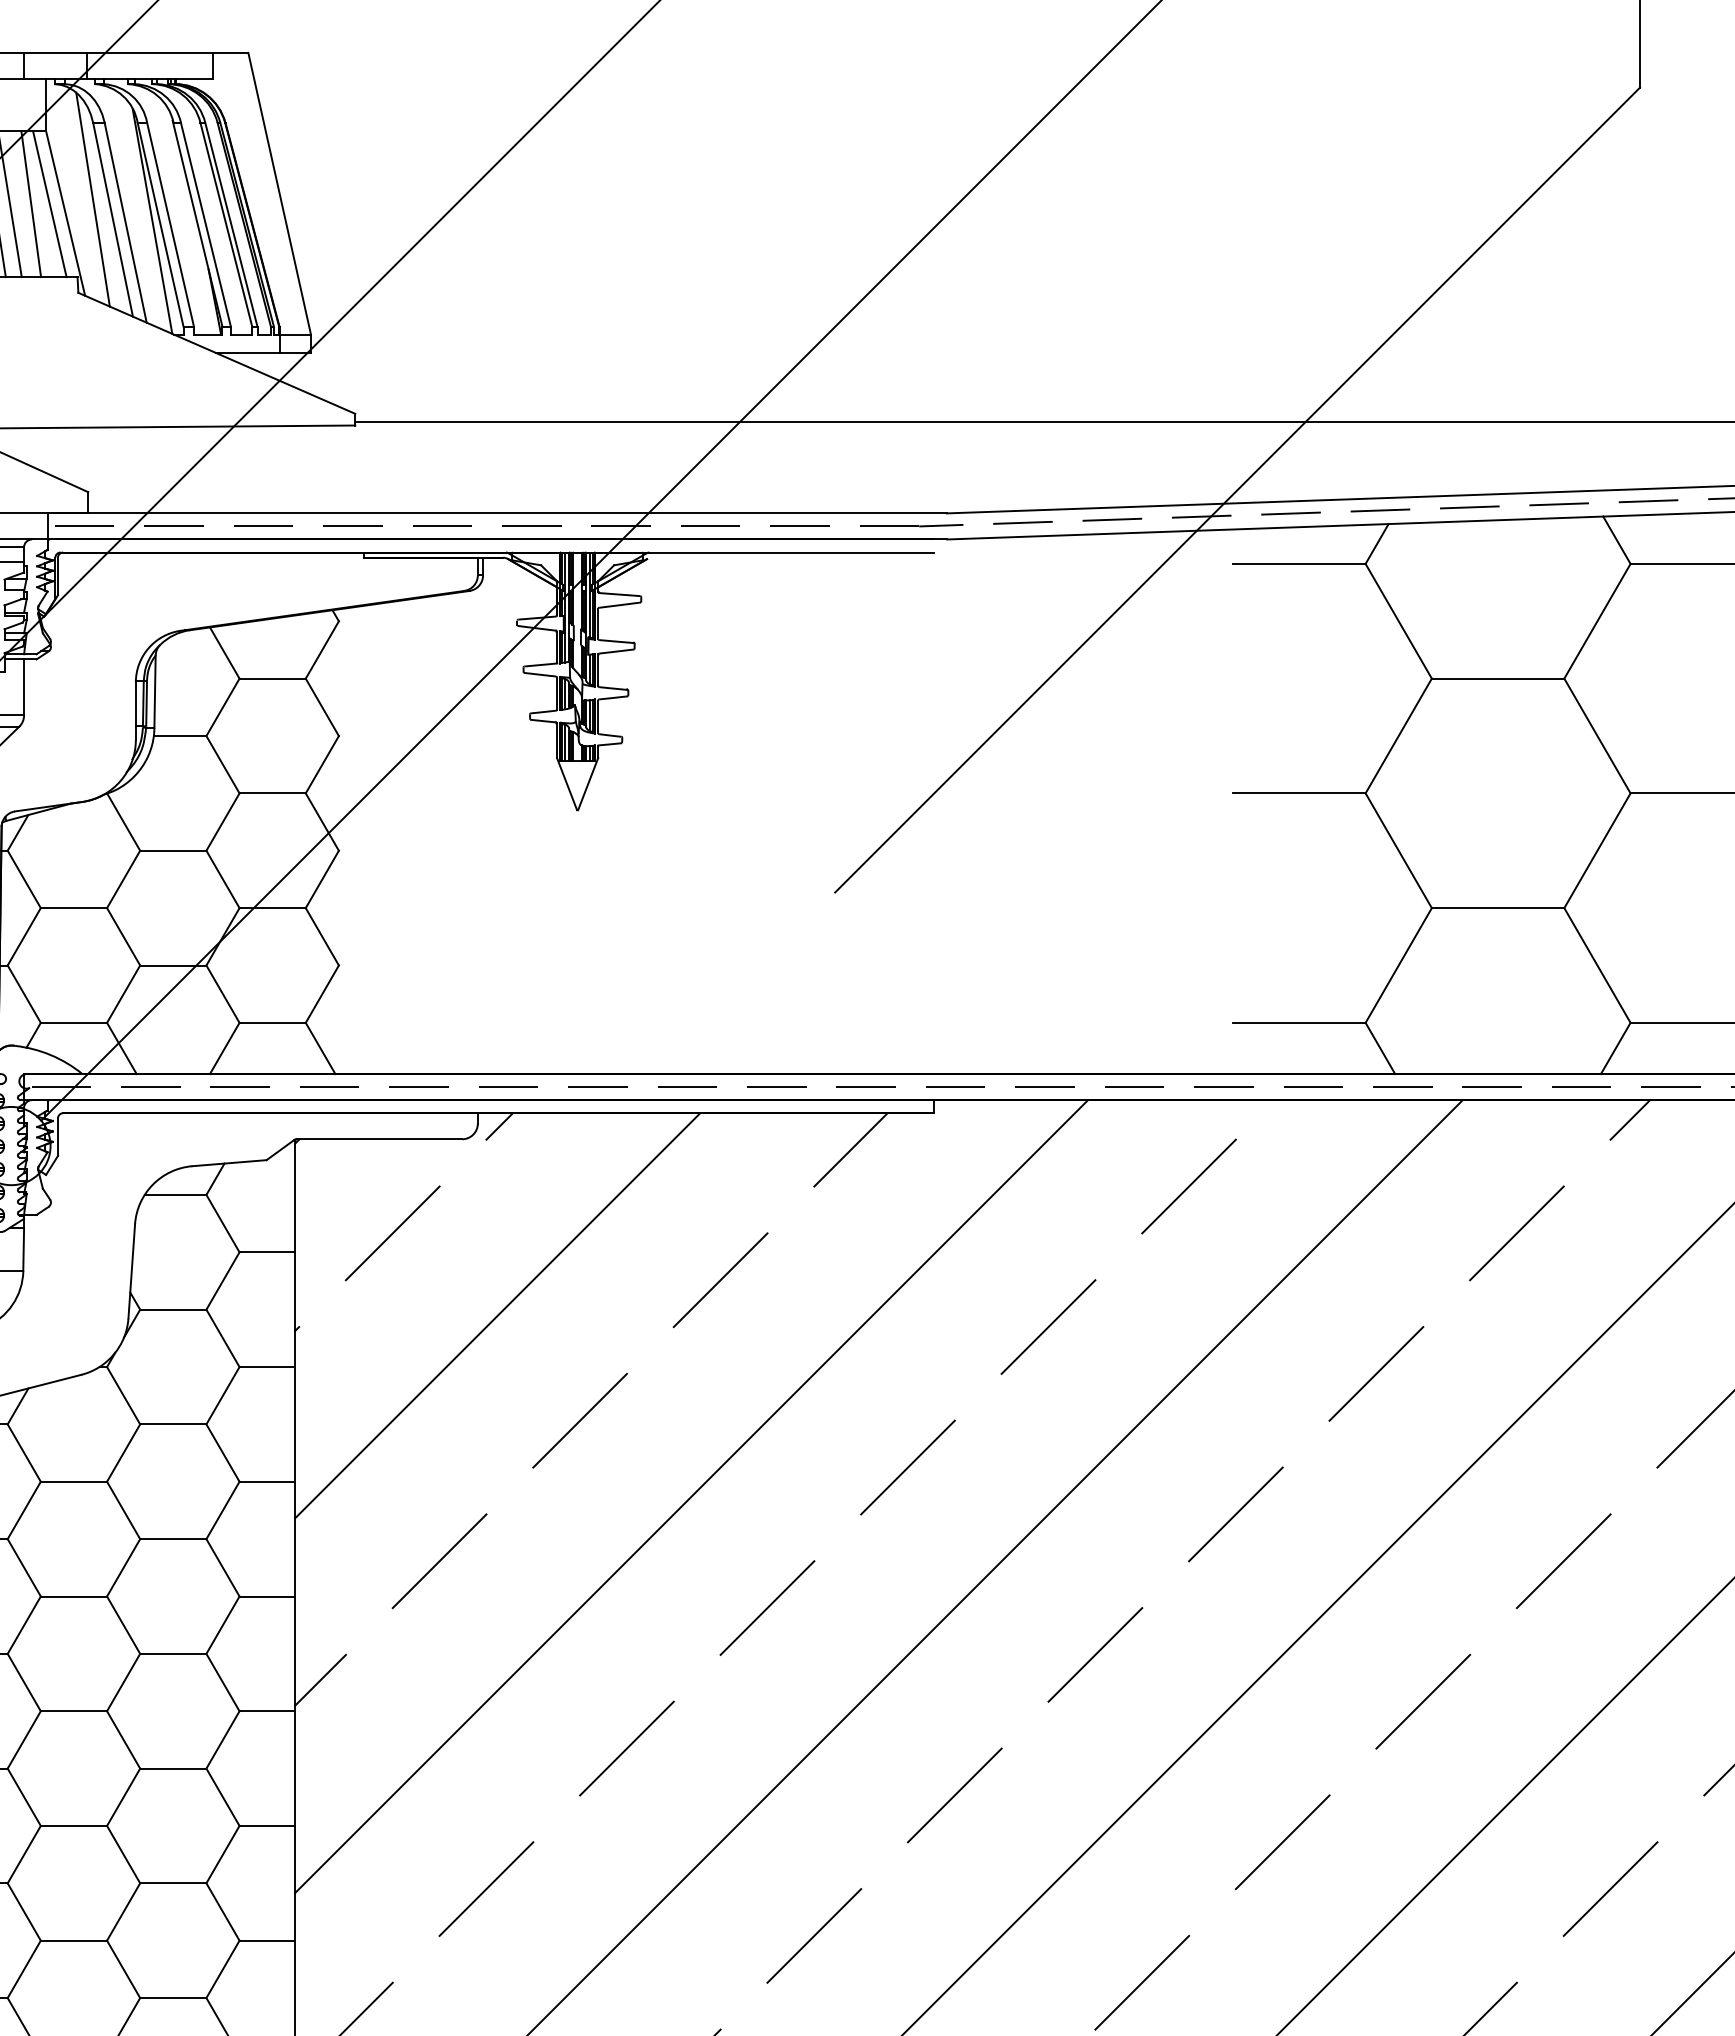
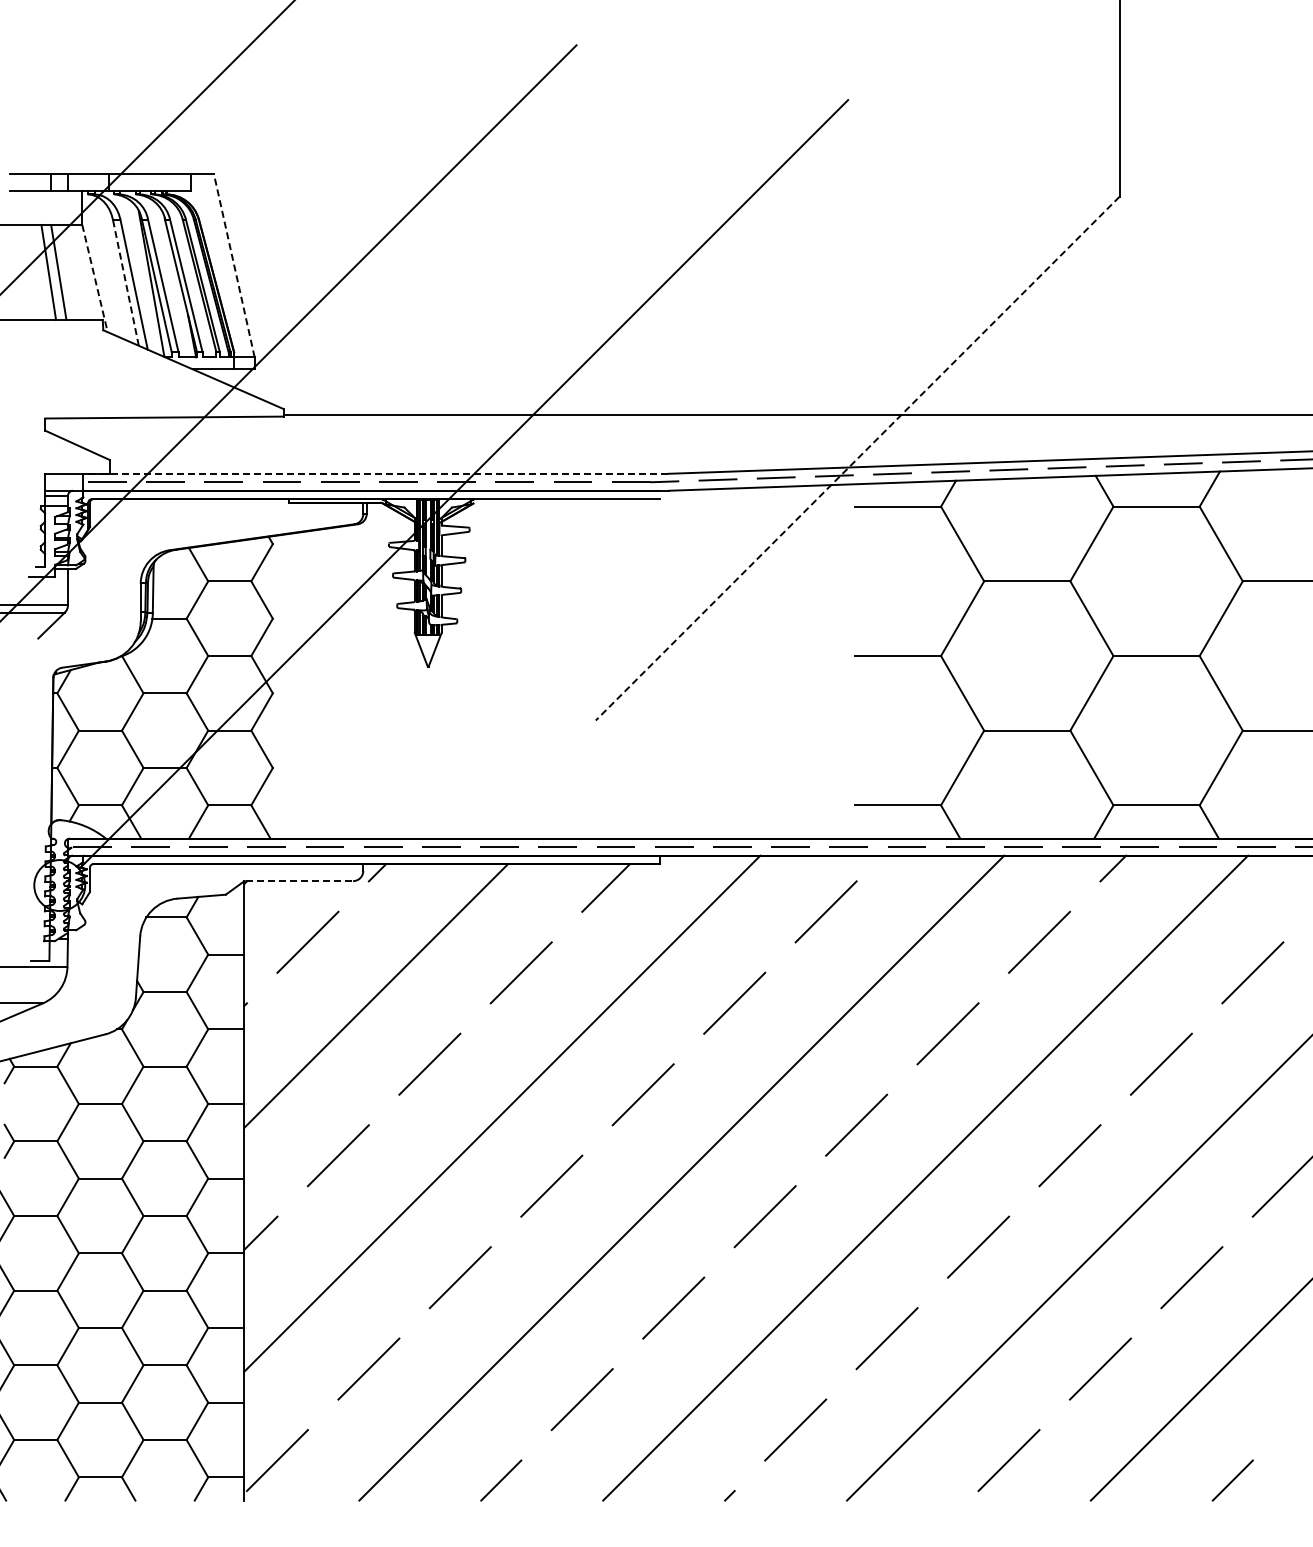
line: (279, 193) -> (234, 265), solid -> dashed
line: (92, 199) -> (112, 269), removed
line: (31, 204) -> (72, 272), removed
line: (49, 204) -> (84, 272), removed
line: (66, 214) -> (95, 279), solid -> dashed
line: (112, 219) -> (125, 282), solid -> dashed
line: (1237, 489) -> (857, 458), solid -> dashed
line: (496, 512) -> (375, 473), solid -> dashed
line: (379, 1139) -> (299, 881), solid -> dashed

